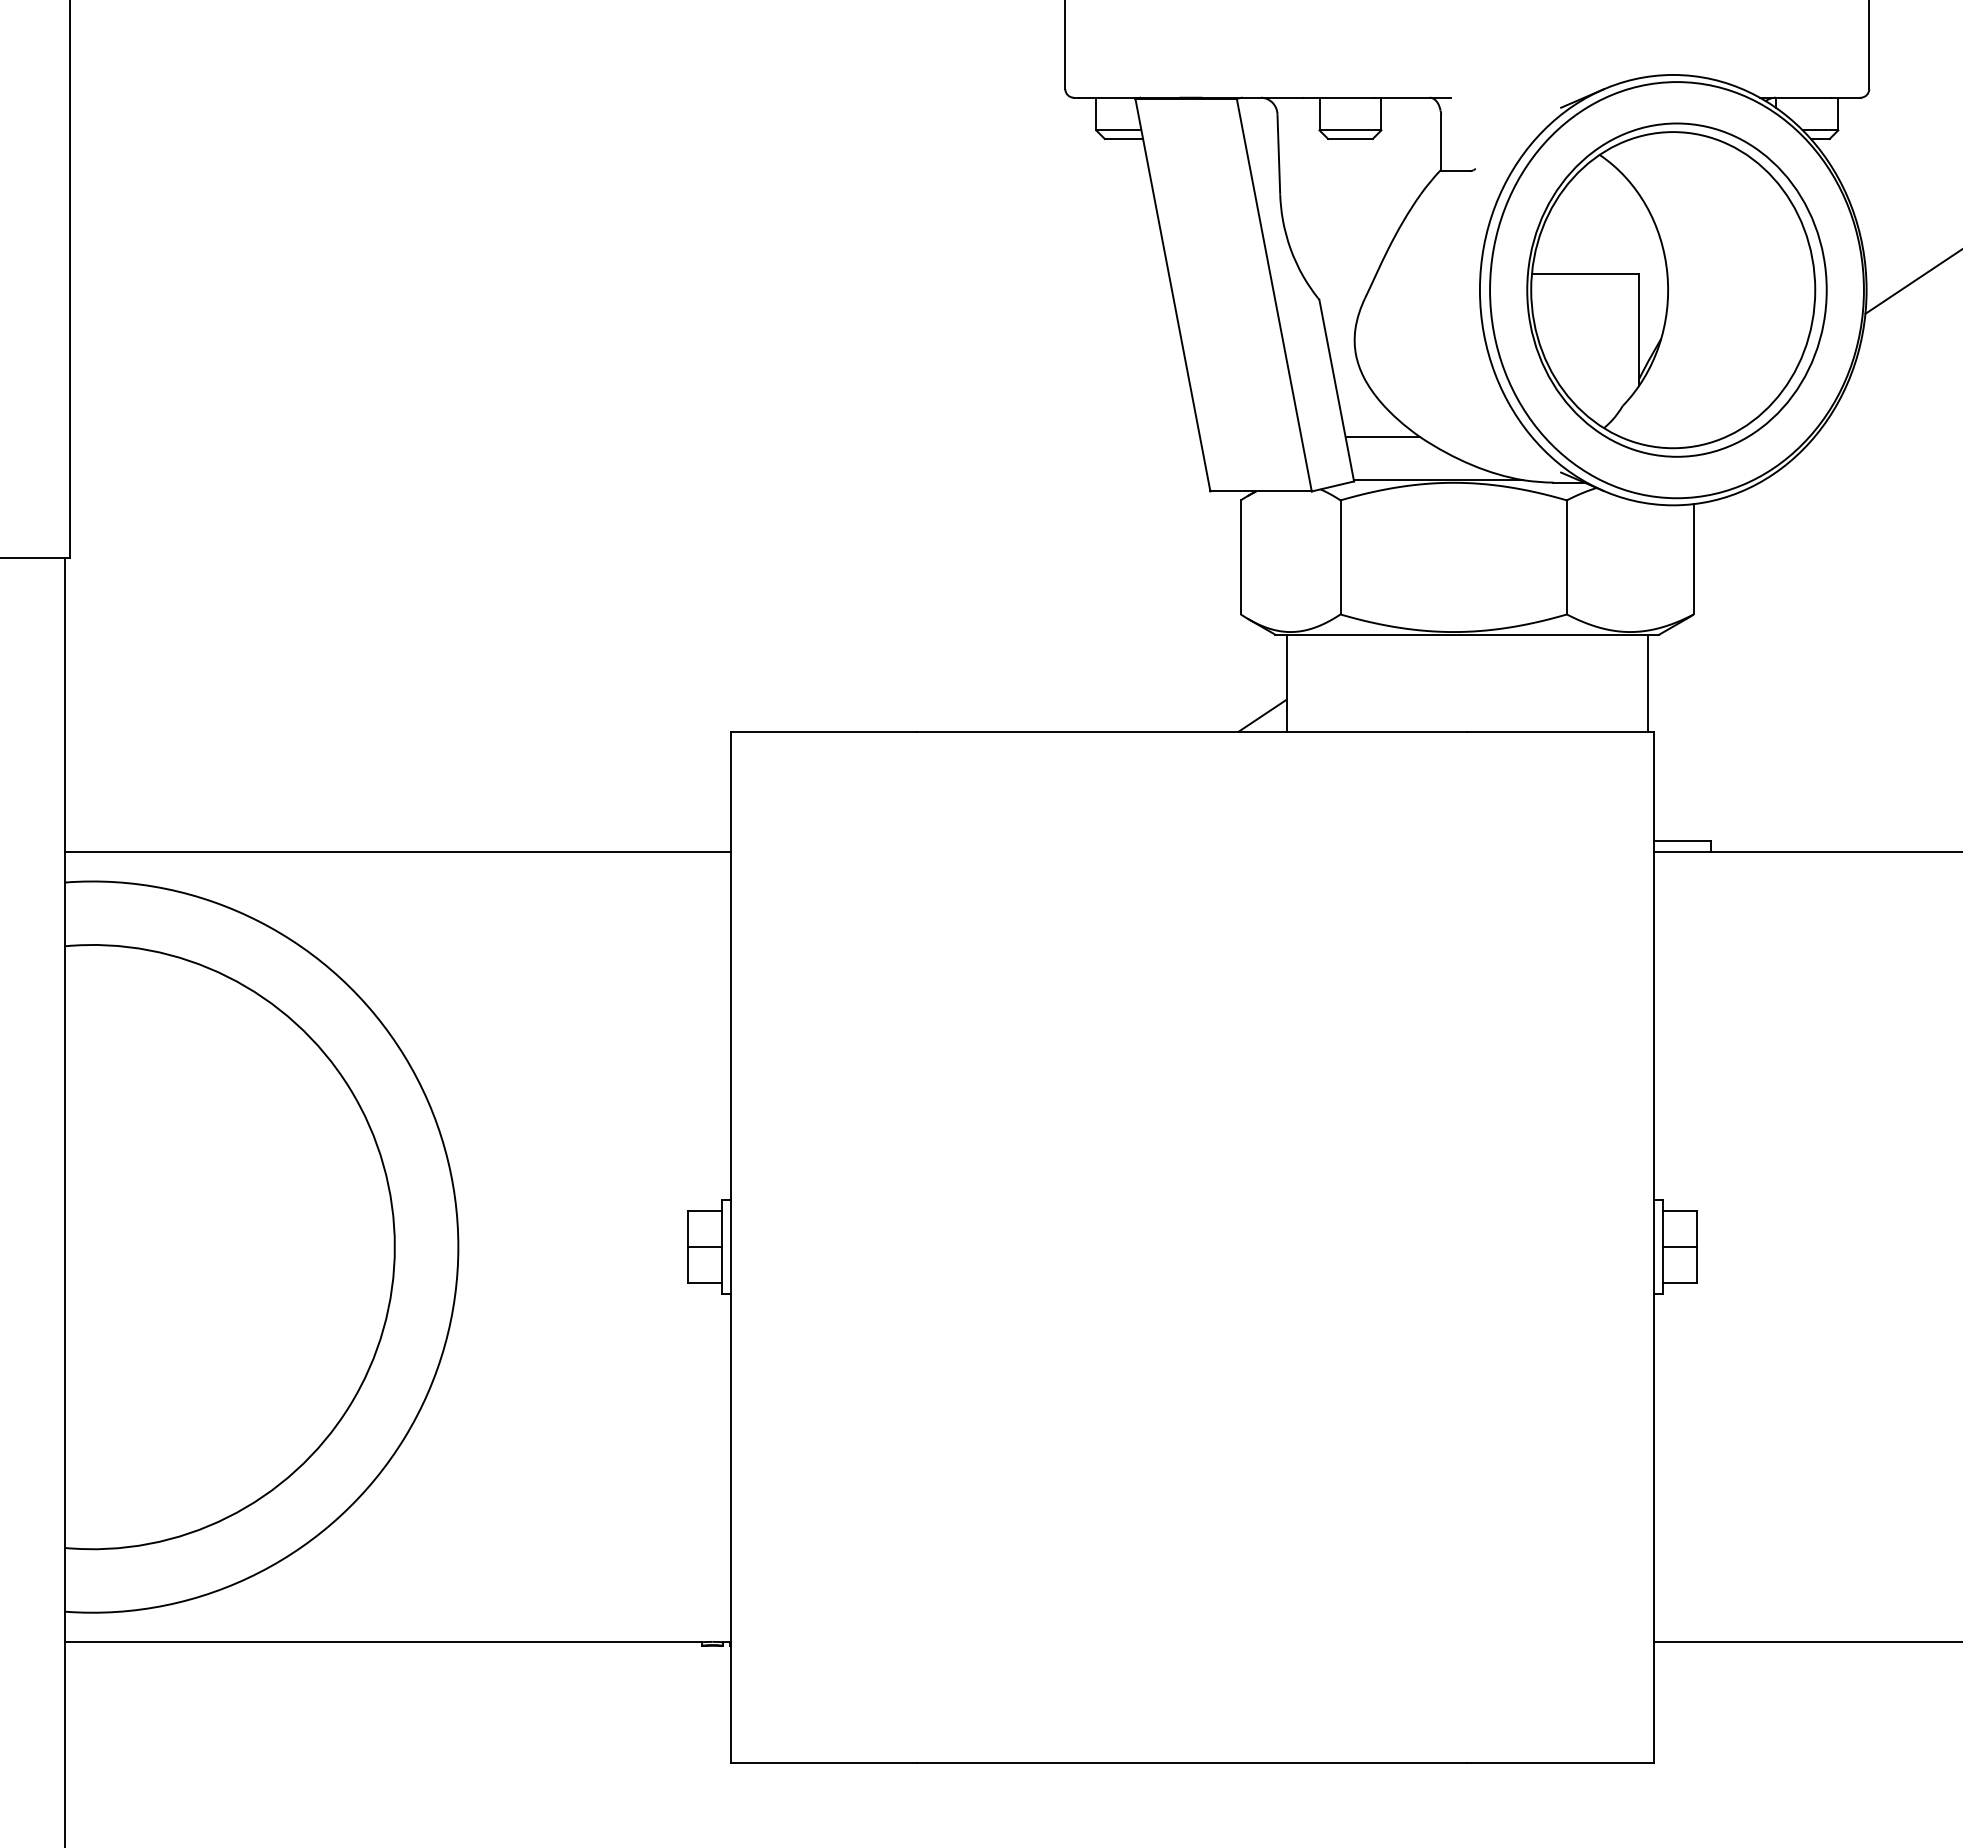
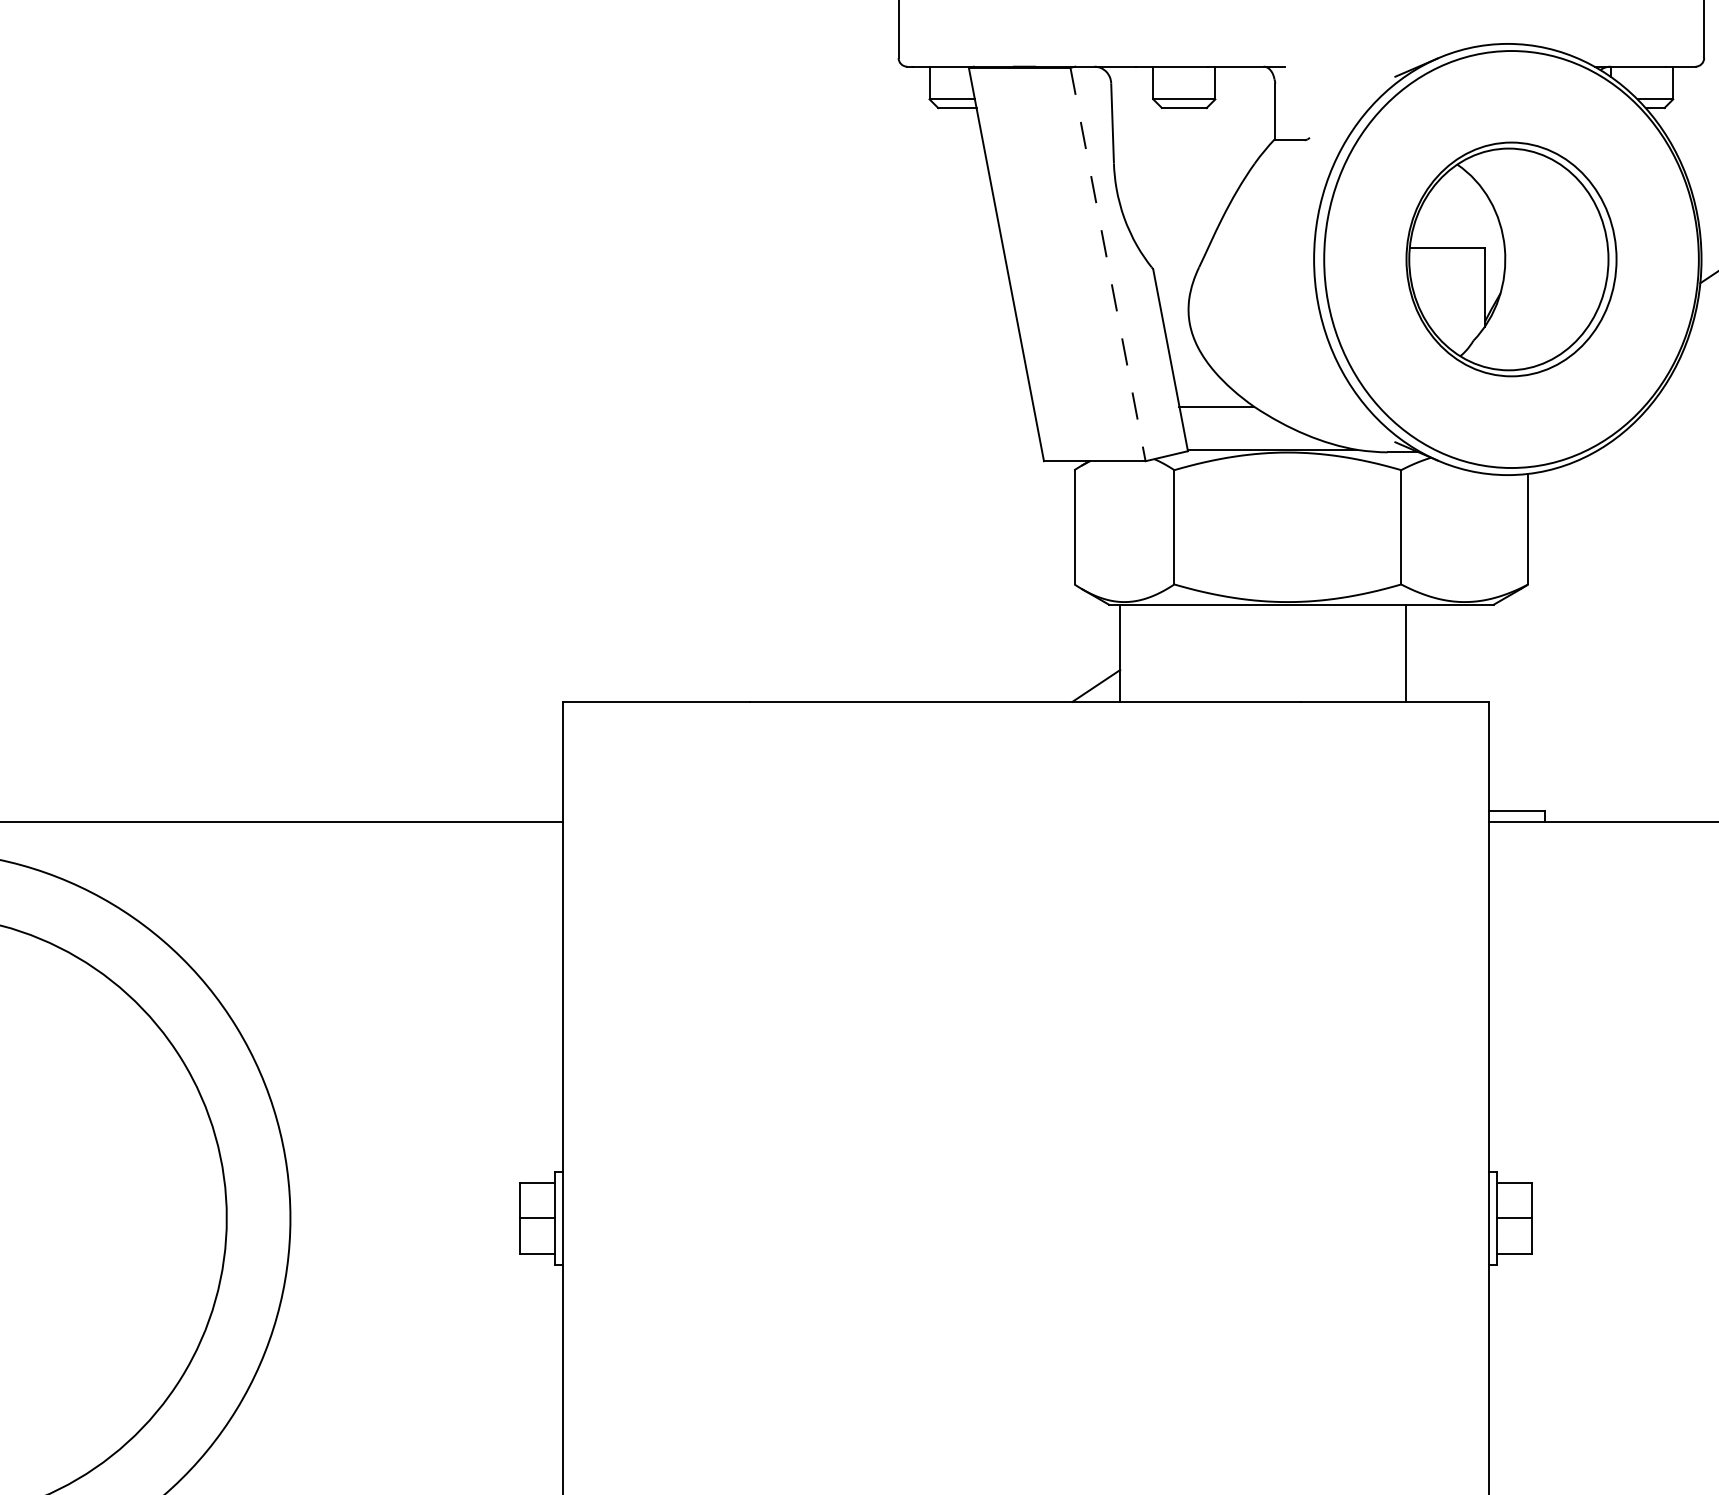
part: (1676, 289) -> (1511, 258), size x0.7
line: (1274, 295) -> (1108, 264), solid -> dashed
line: (1648, 682) -> (1406, 652), moved

